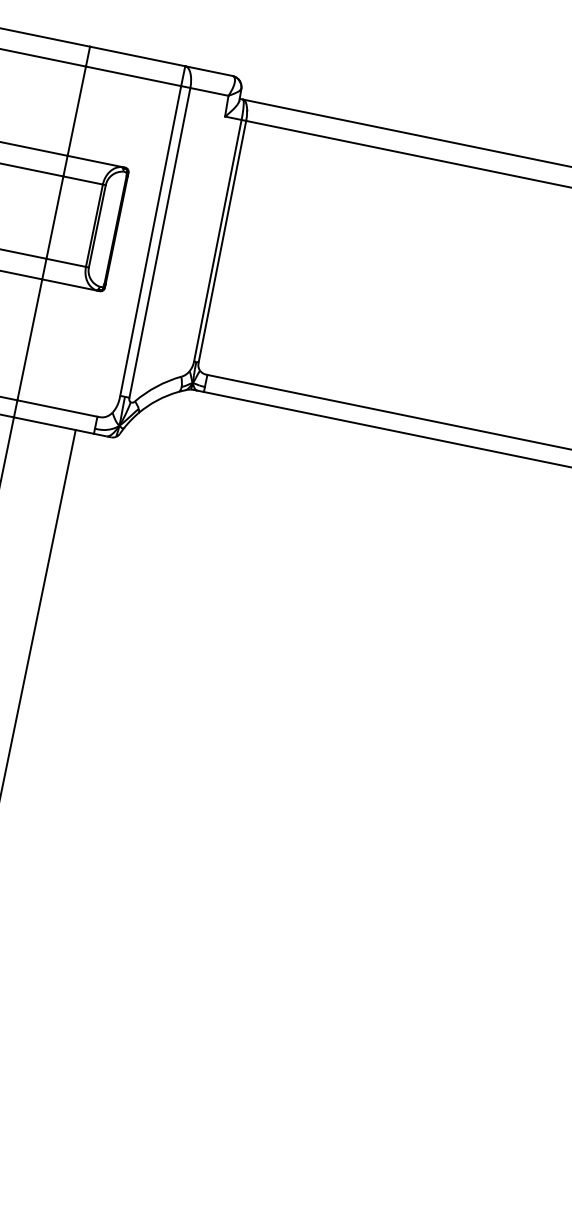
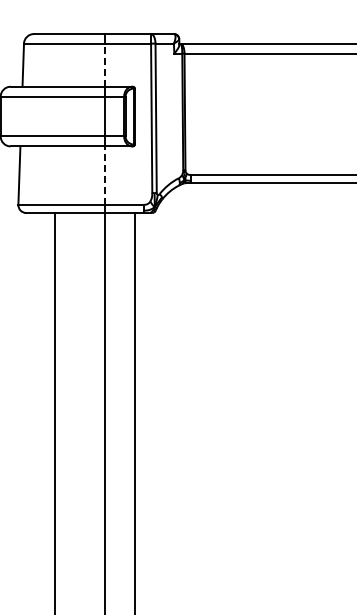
line: (77, 111) -> (105, 65), solid -> dashed
line: (30, 339) -> (105, 175), solid -> dashed

